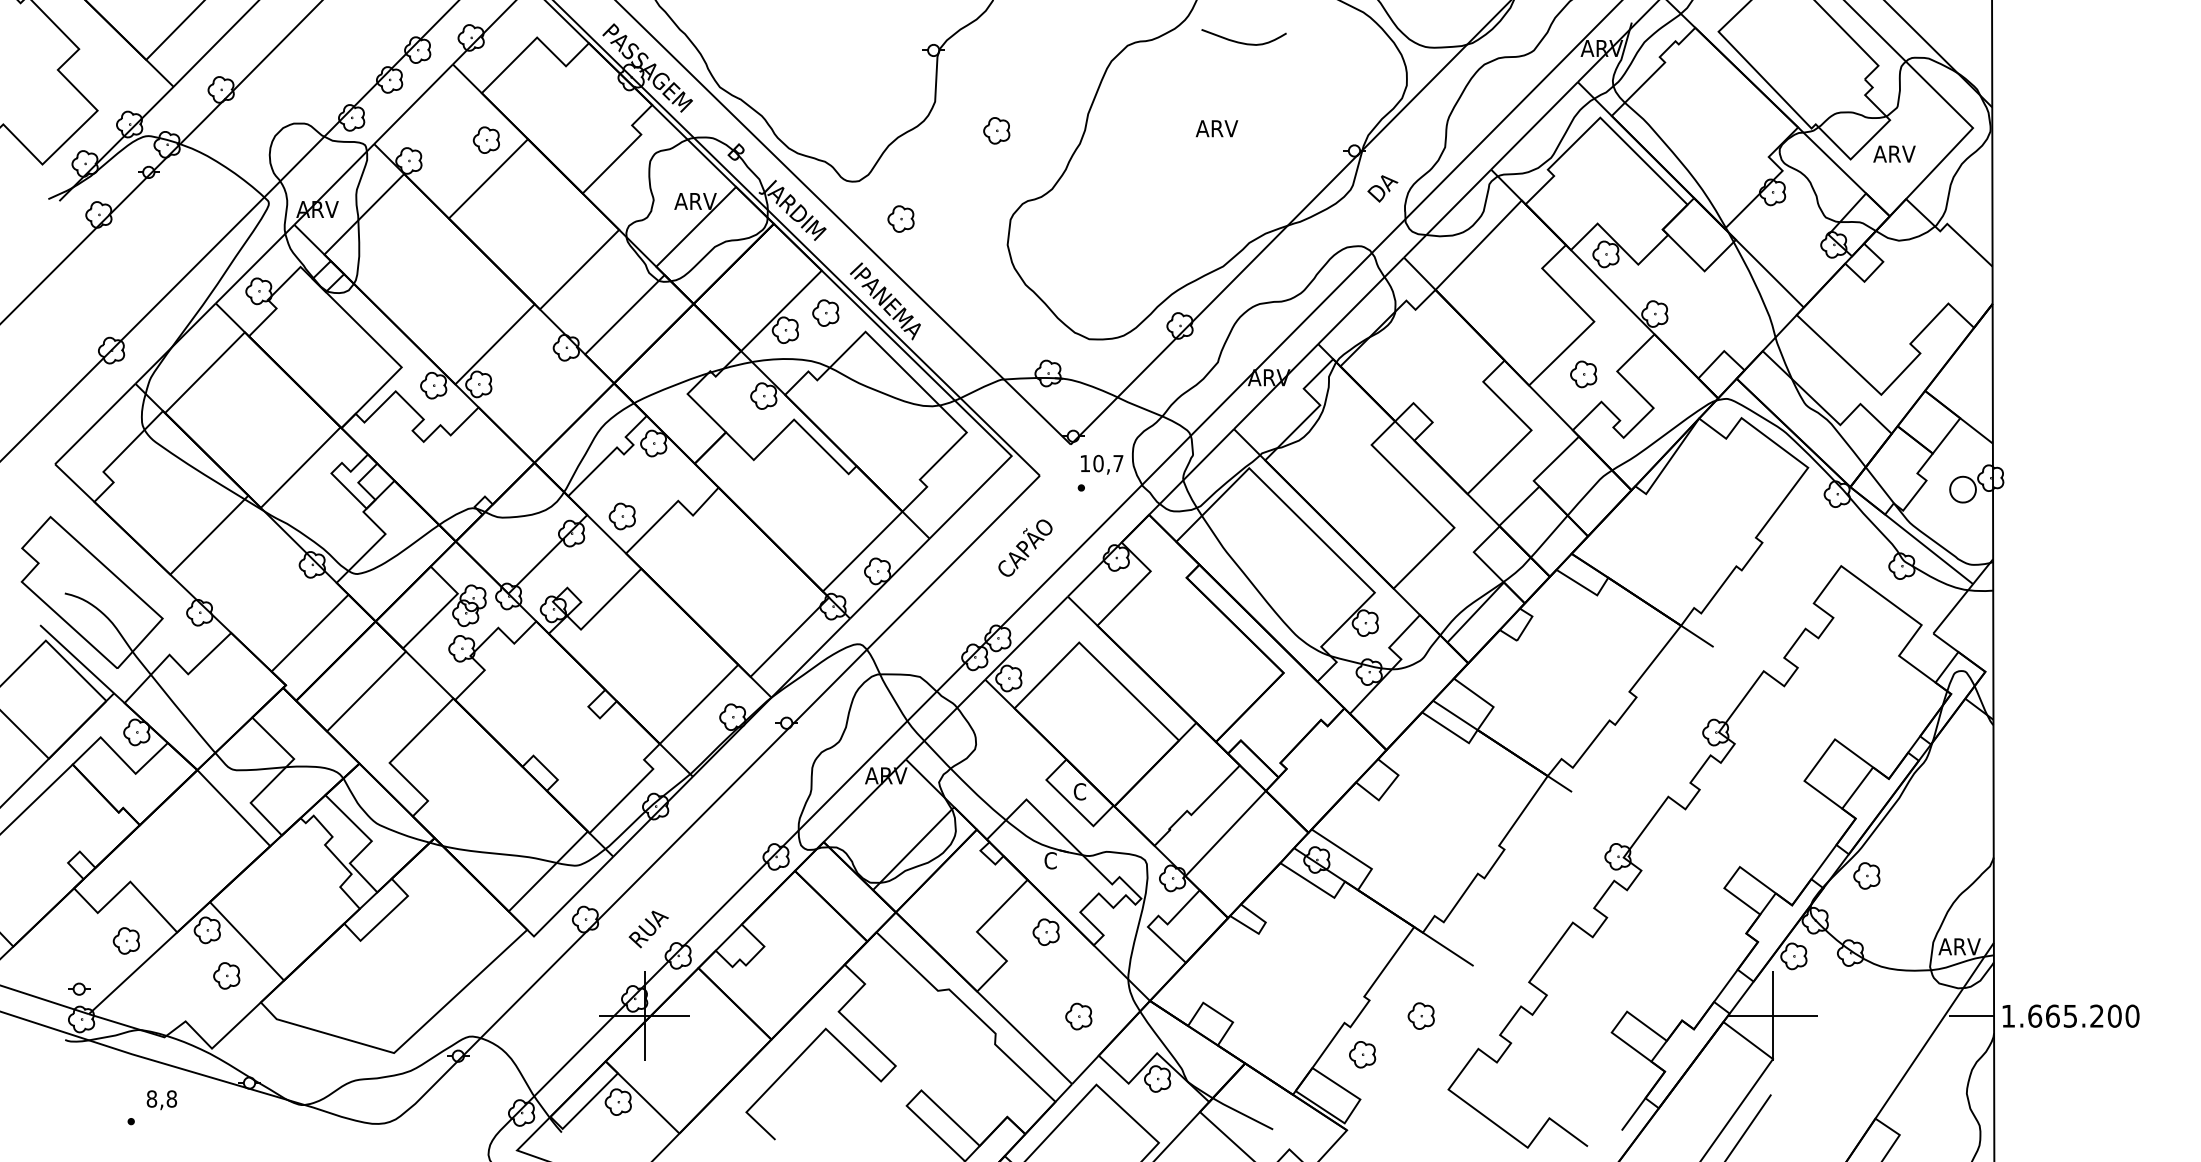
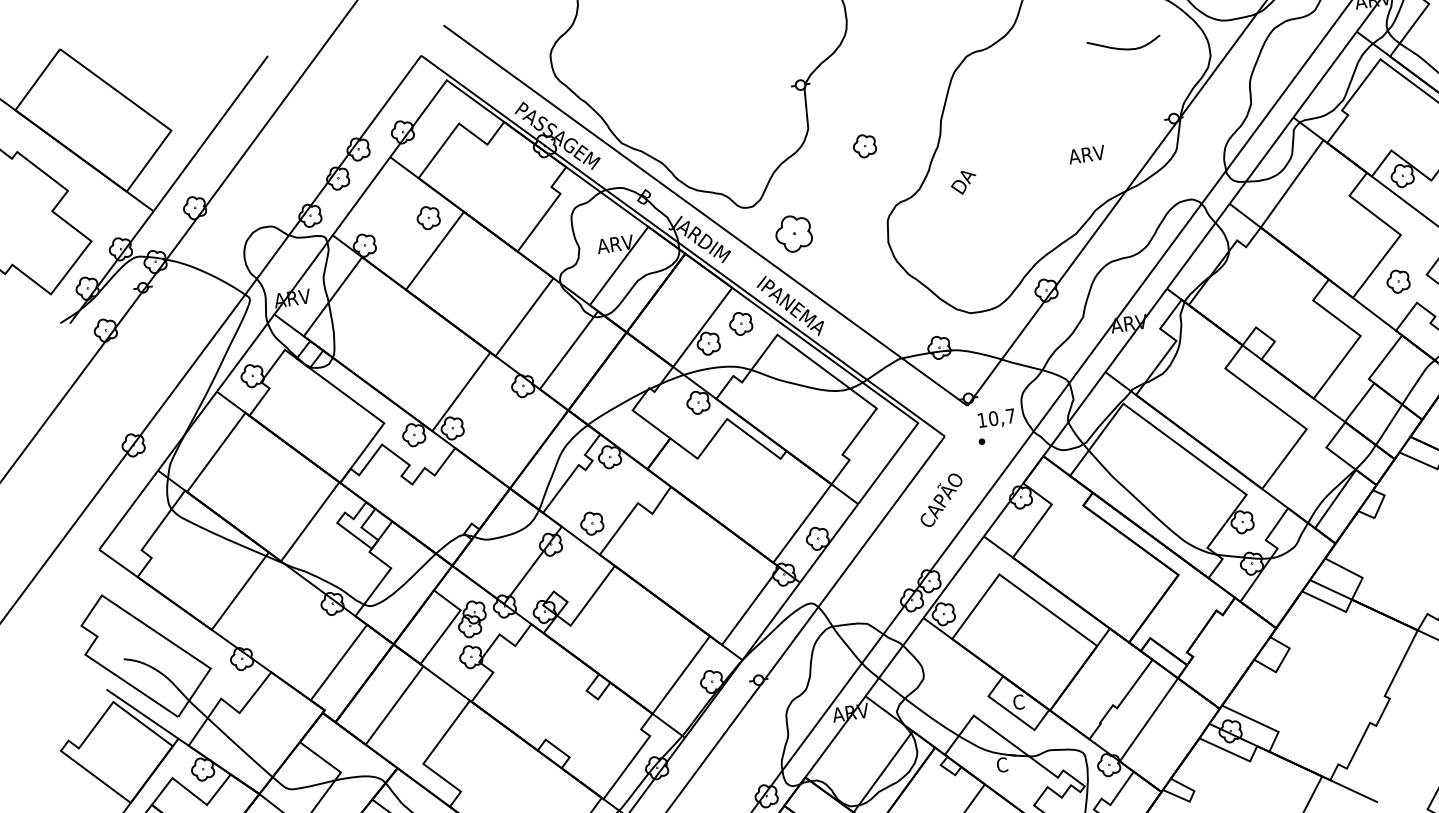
curve: (1243, 42) -> (1124, 48), moved
text: (1216, 128) -> (1086, 154), moved
text: (1382, 188) -> (963, 182), moved
part: (900, 218) -> (793, 233), size x1.6

